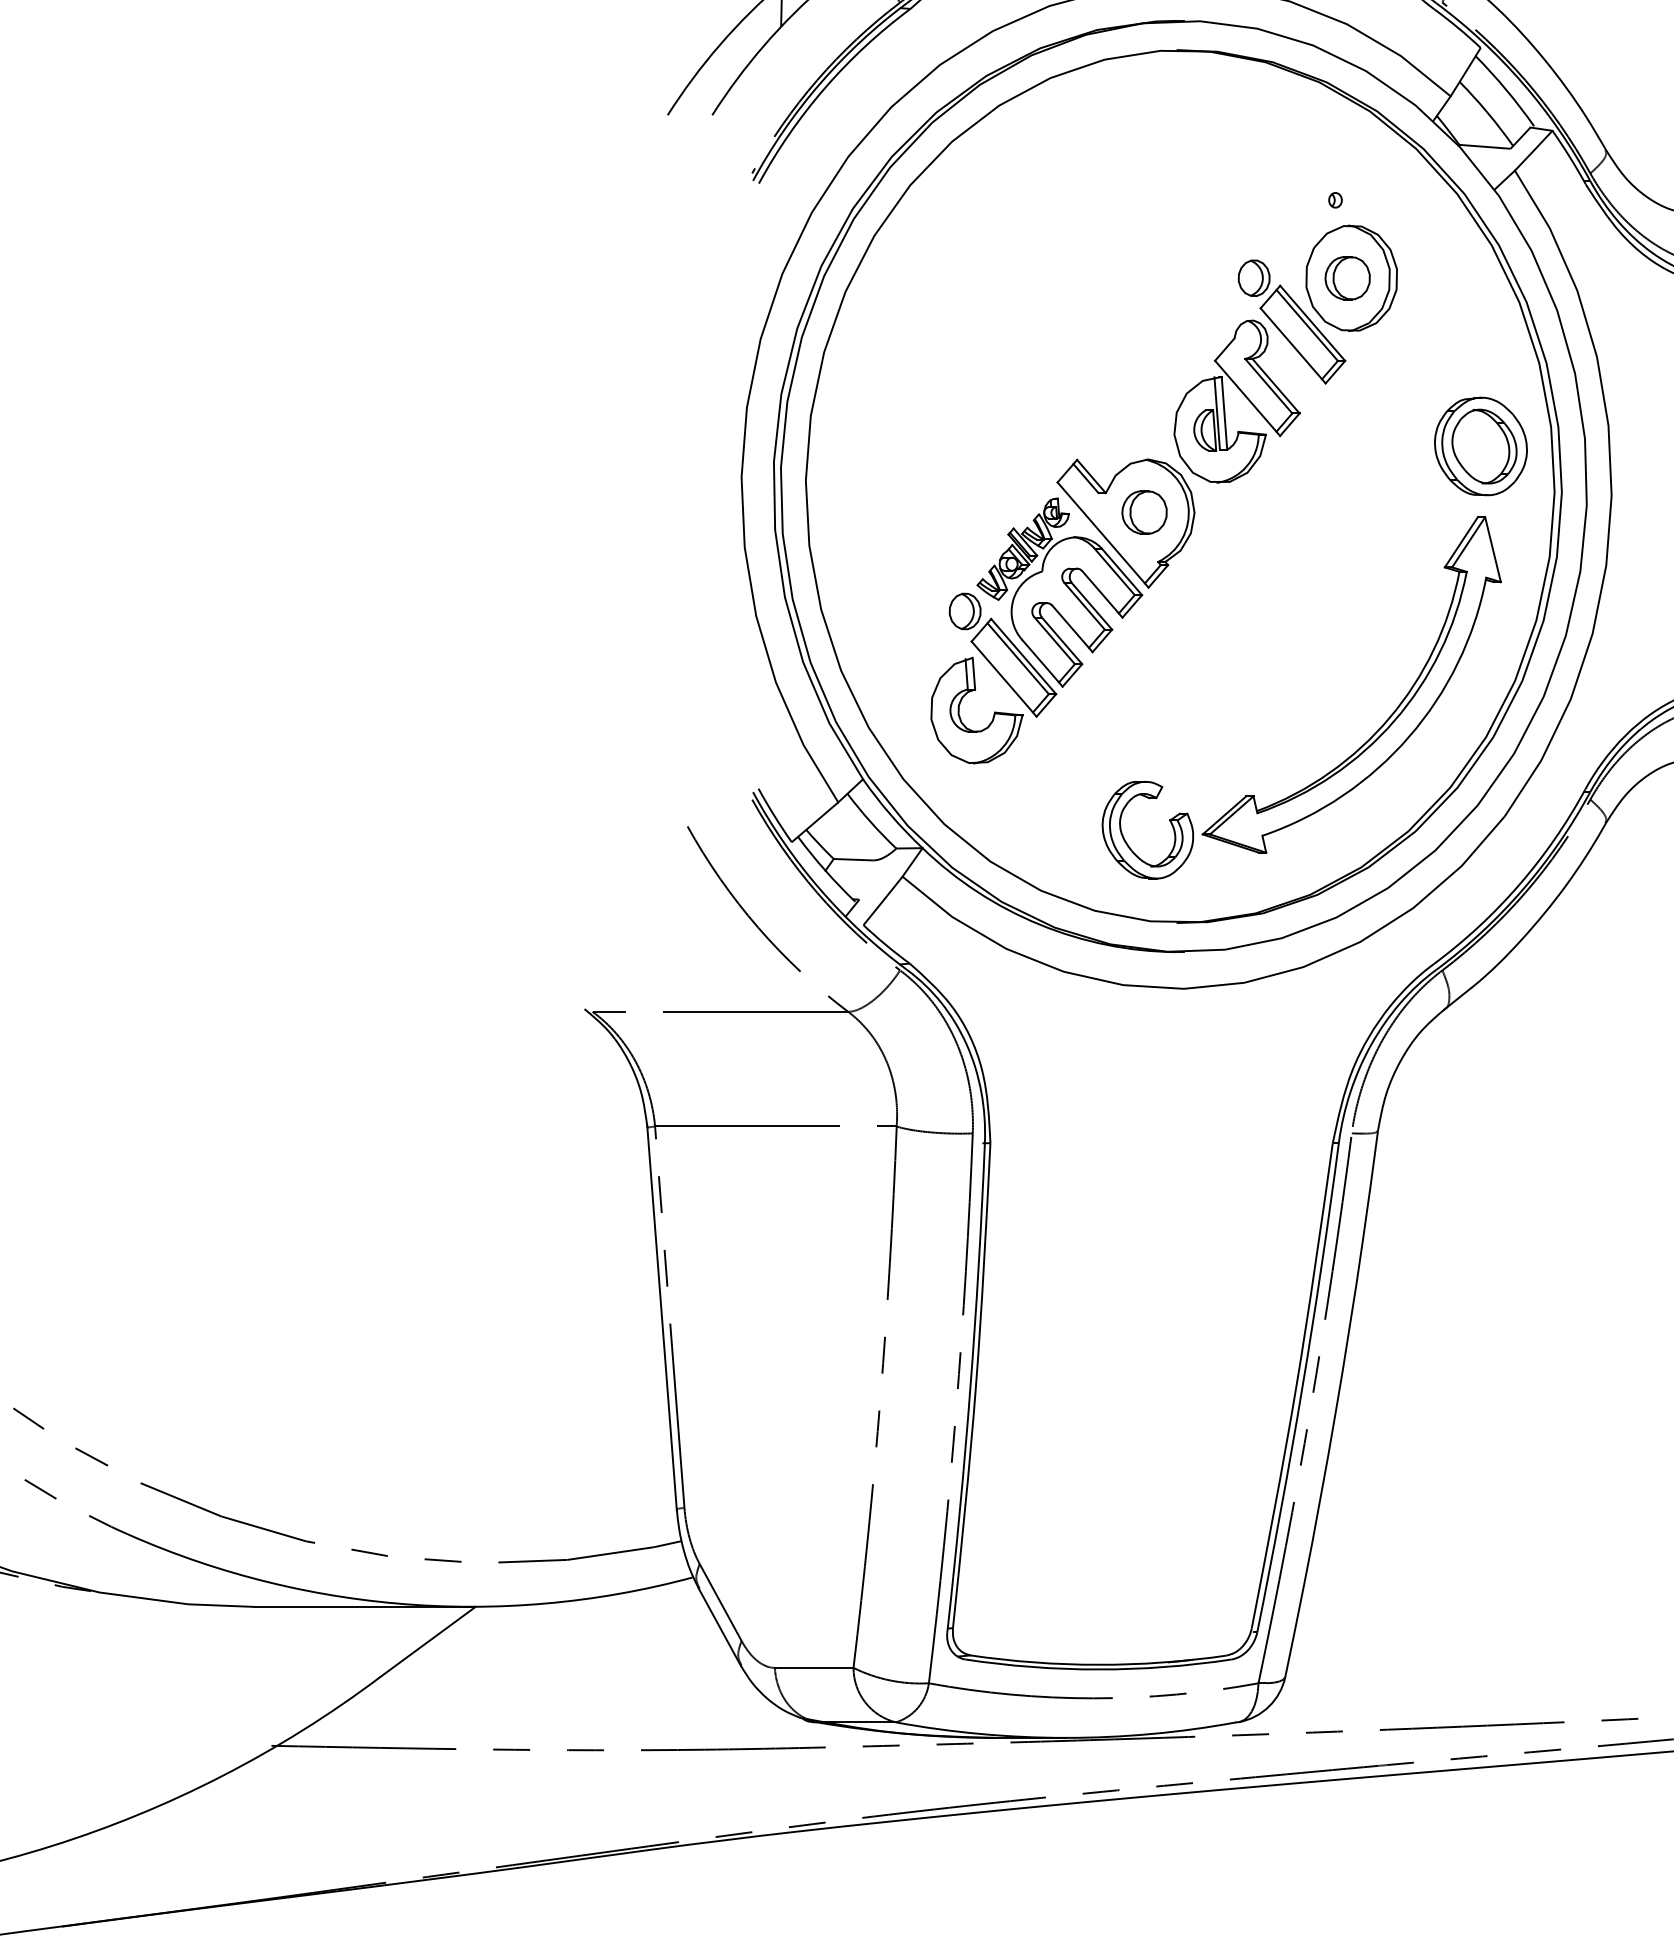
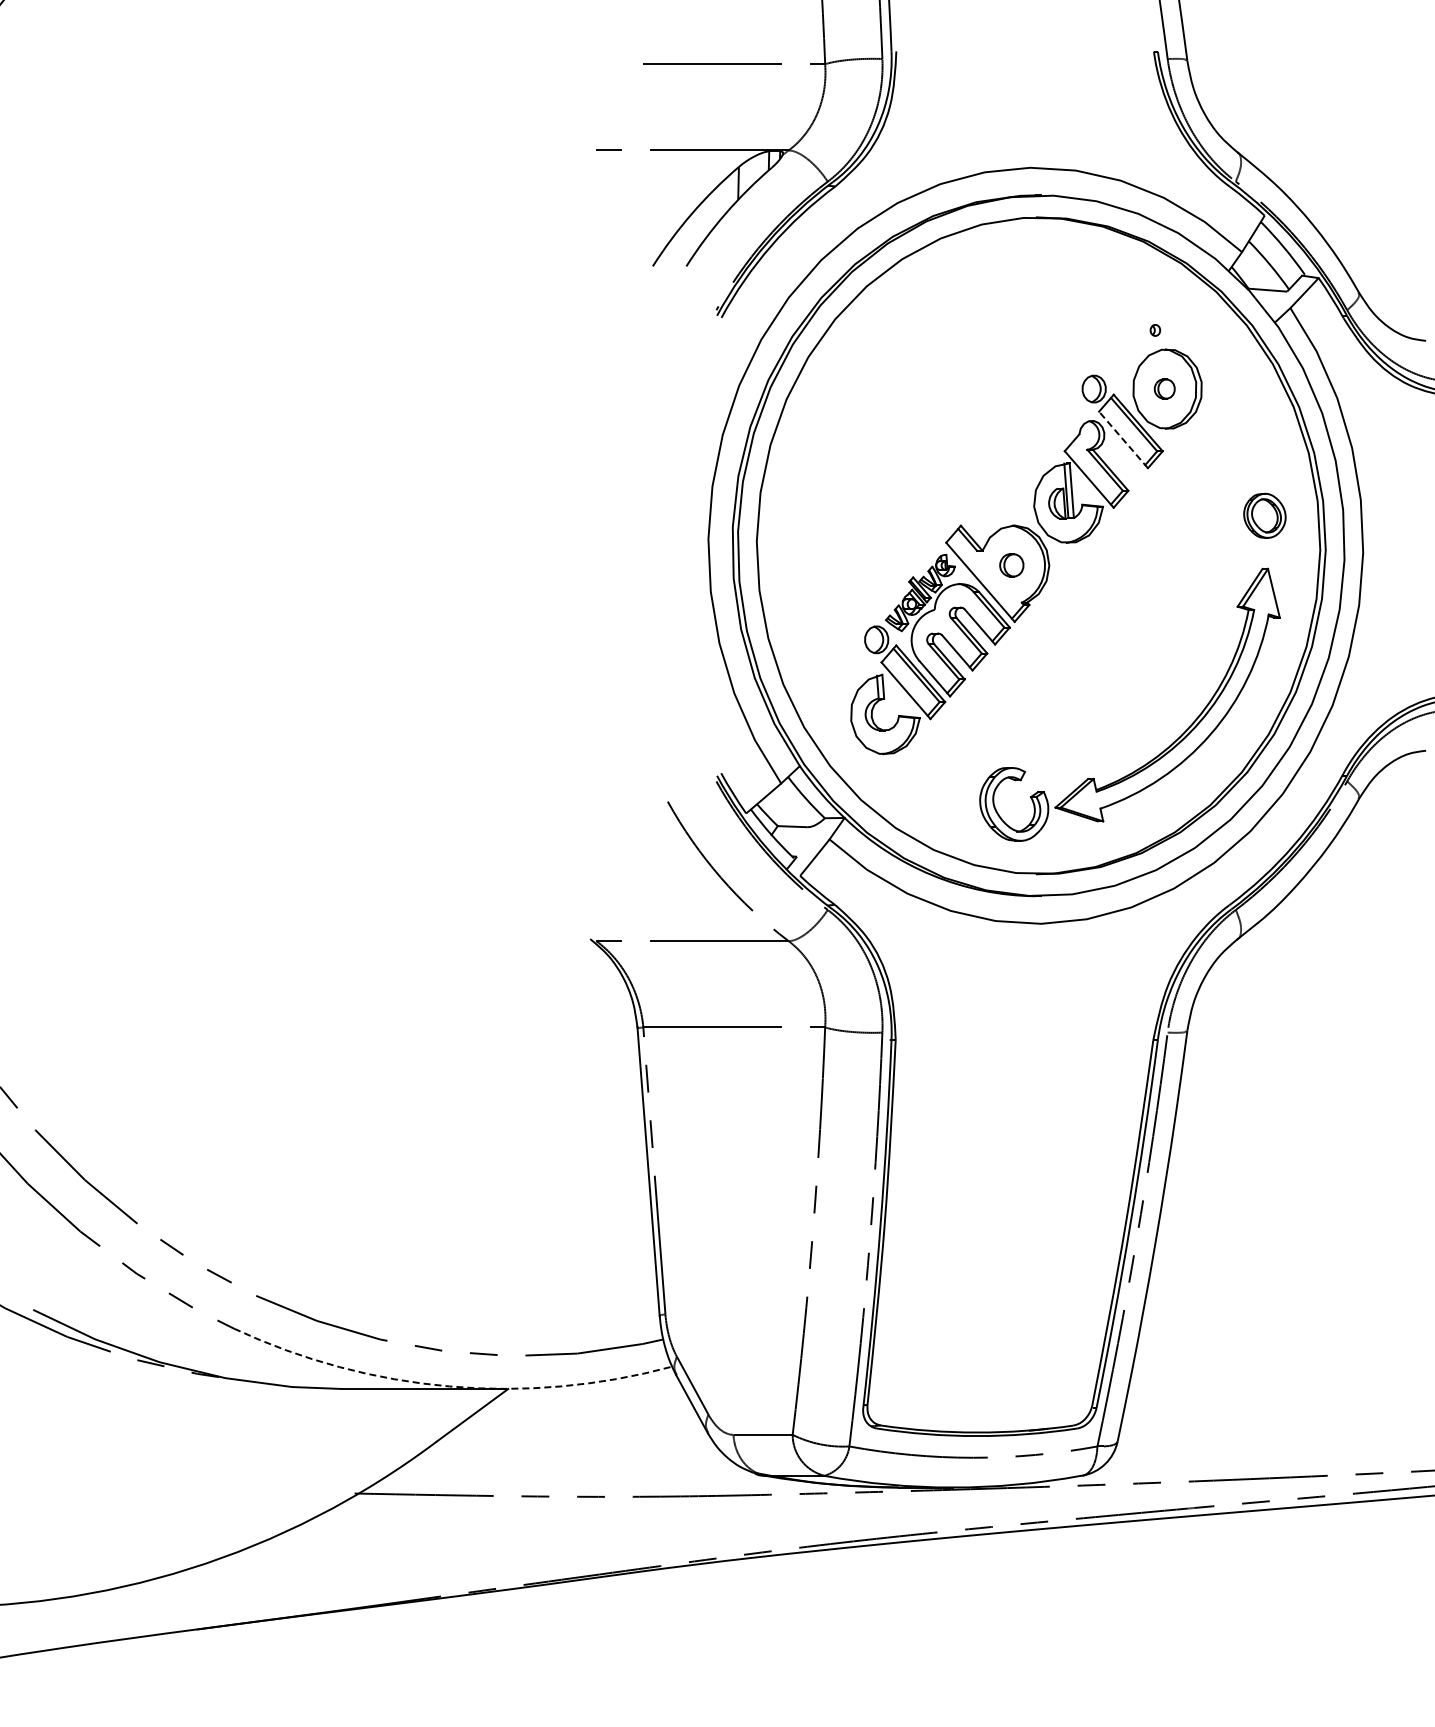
part: (1347, 277) -> (1164, 388), size x0.6
line: (1293, 345) -> (1123, 439), solid -> dashed
part: (1480, 446) -> (1264, 515), size x0.6
part: (1144, 512) -> (1011, 565), size x0.7
arc: (397, 1603) -> (449, 1386), solid -> dashed

